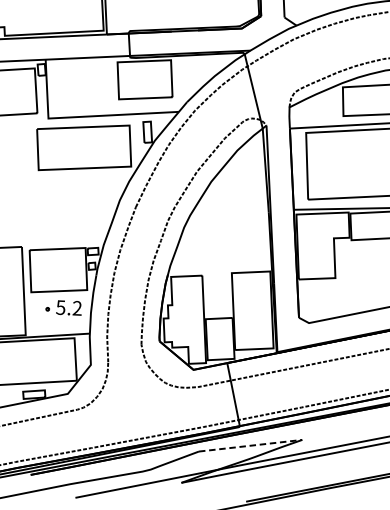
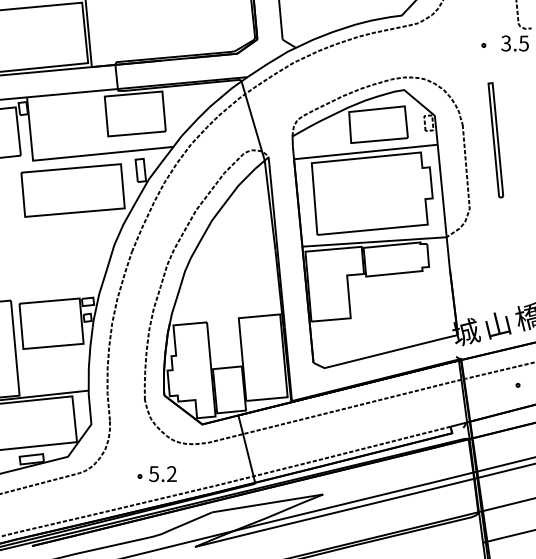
part: (63, 308) -> (156, 474), moved
line: (251, 445) -> (268, 503), dashed -> solid

